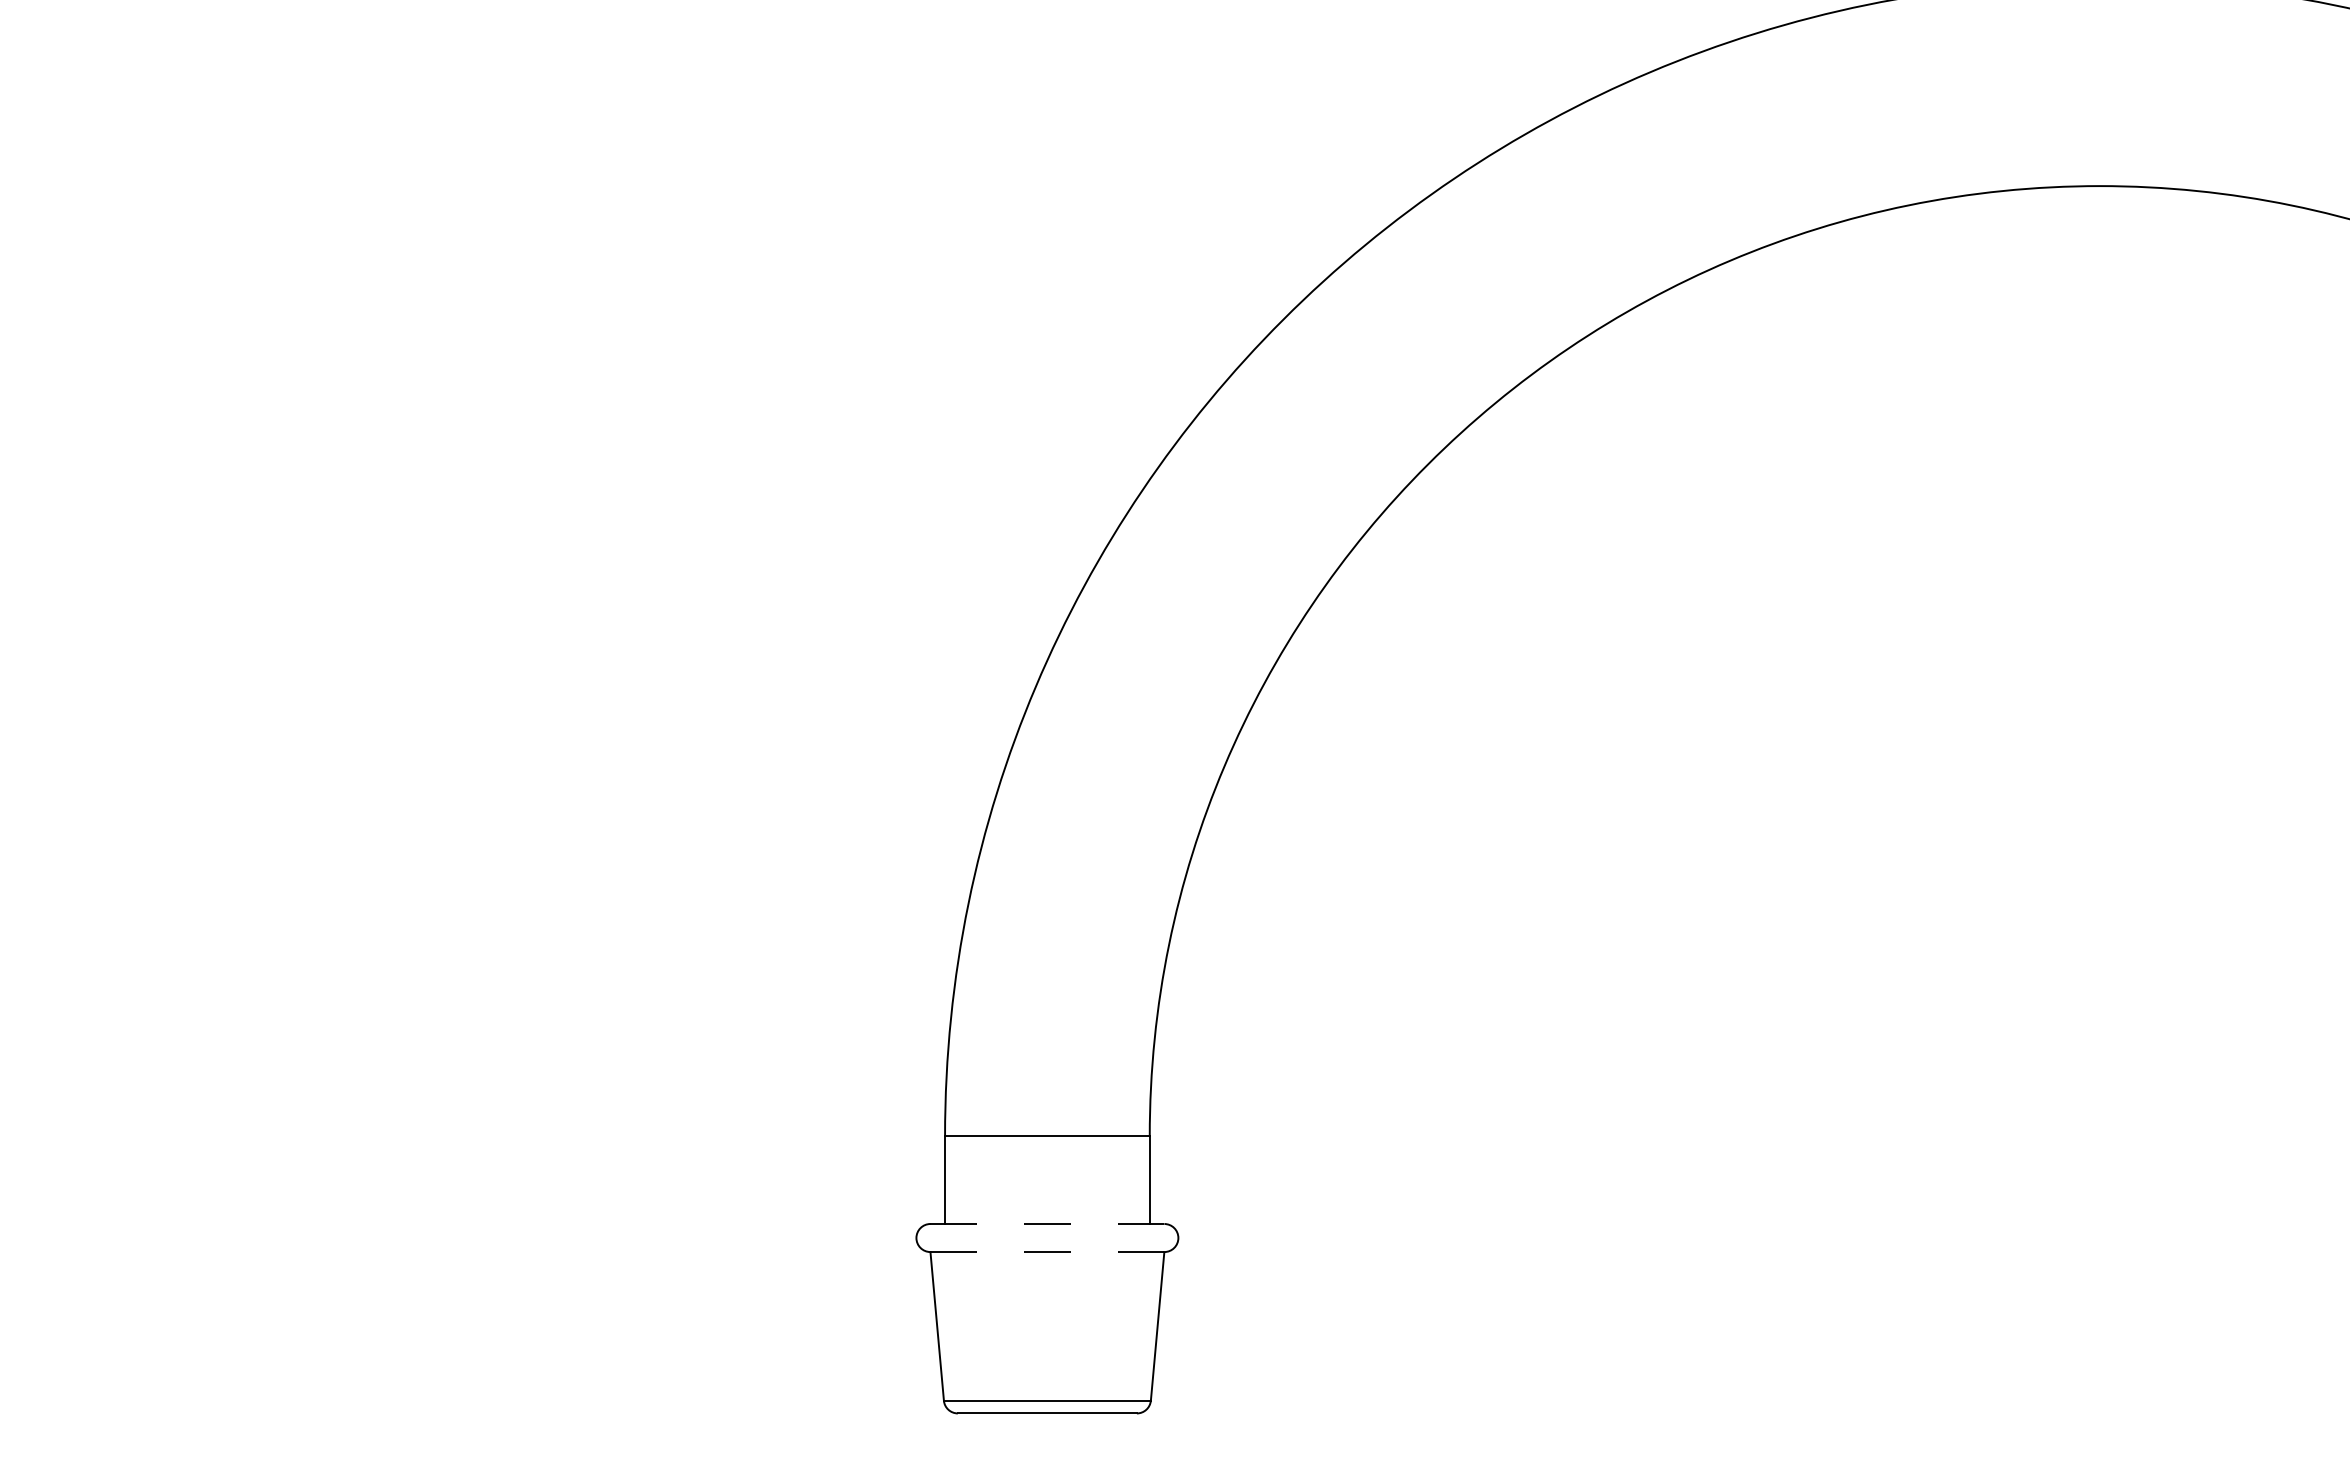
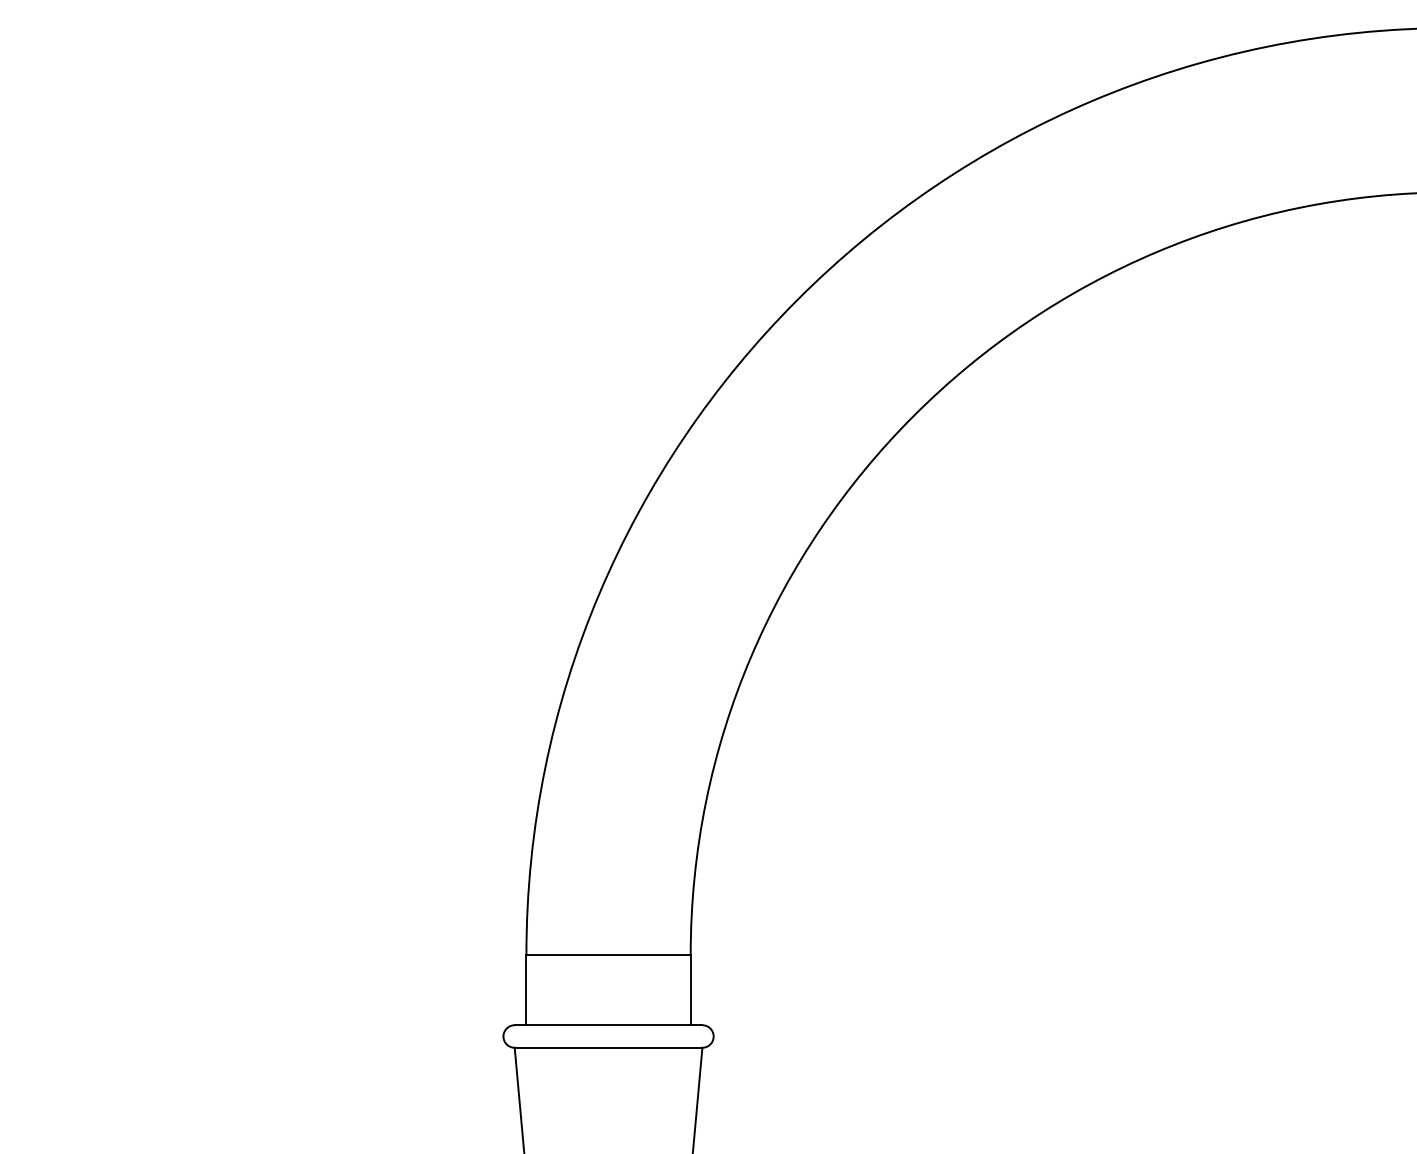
line: (1047, 1223) -> (608, 1024), dashed -> solid
line: (1047, 1252) -> (608, 1048), dashed -> solid

